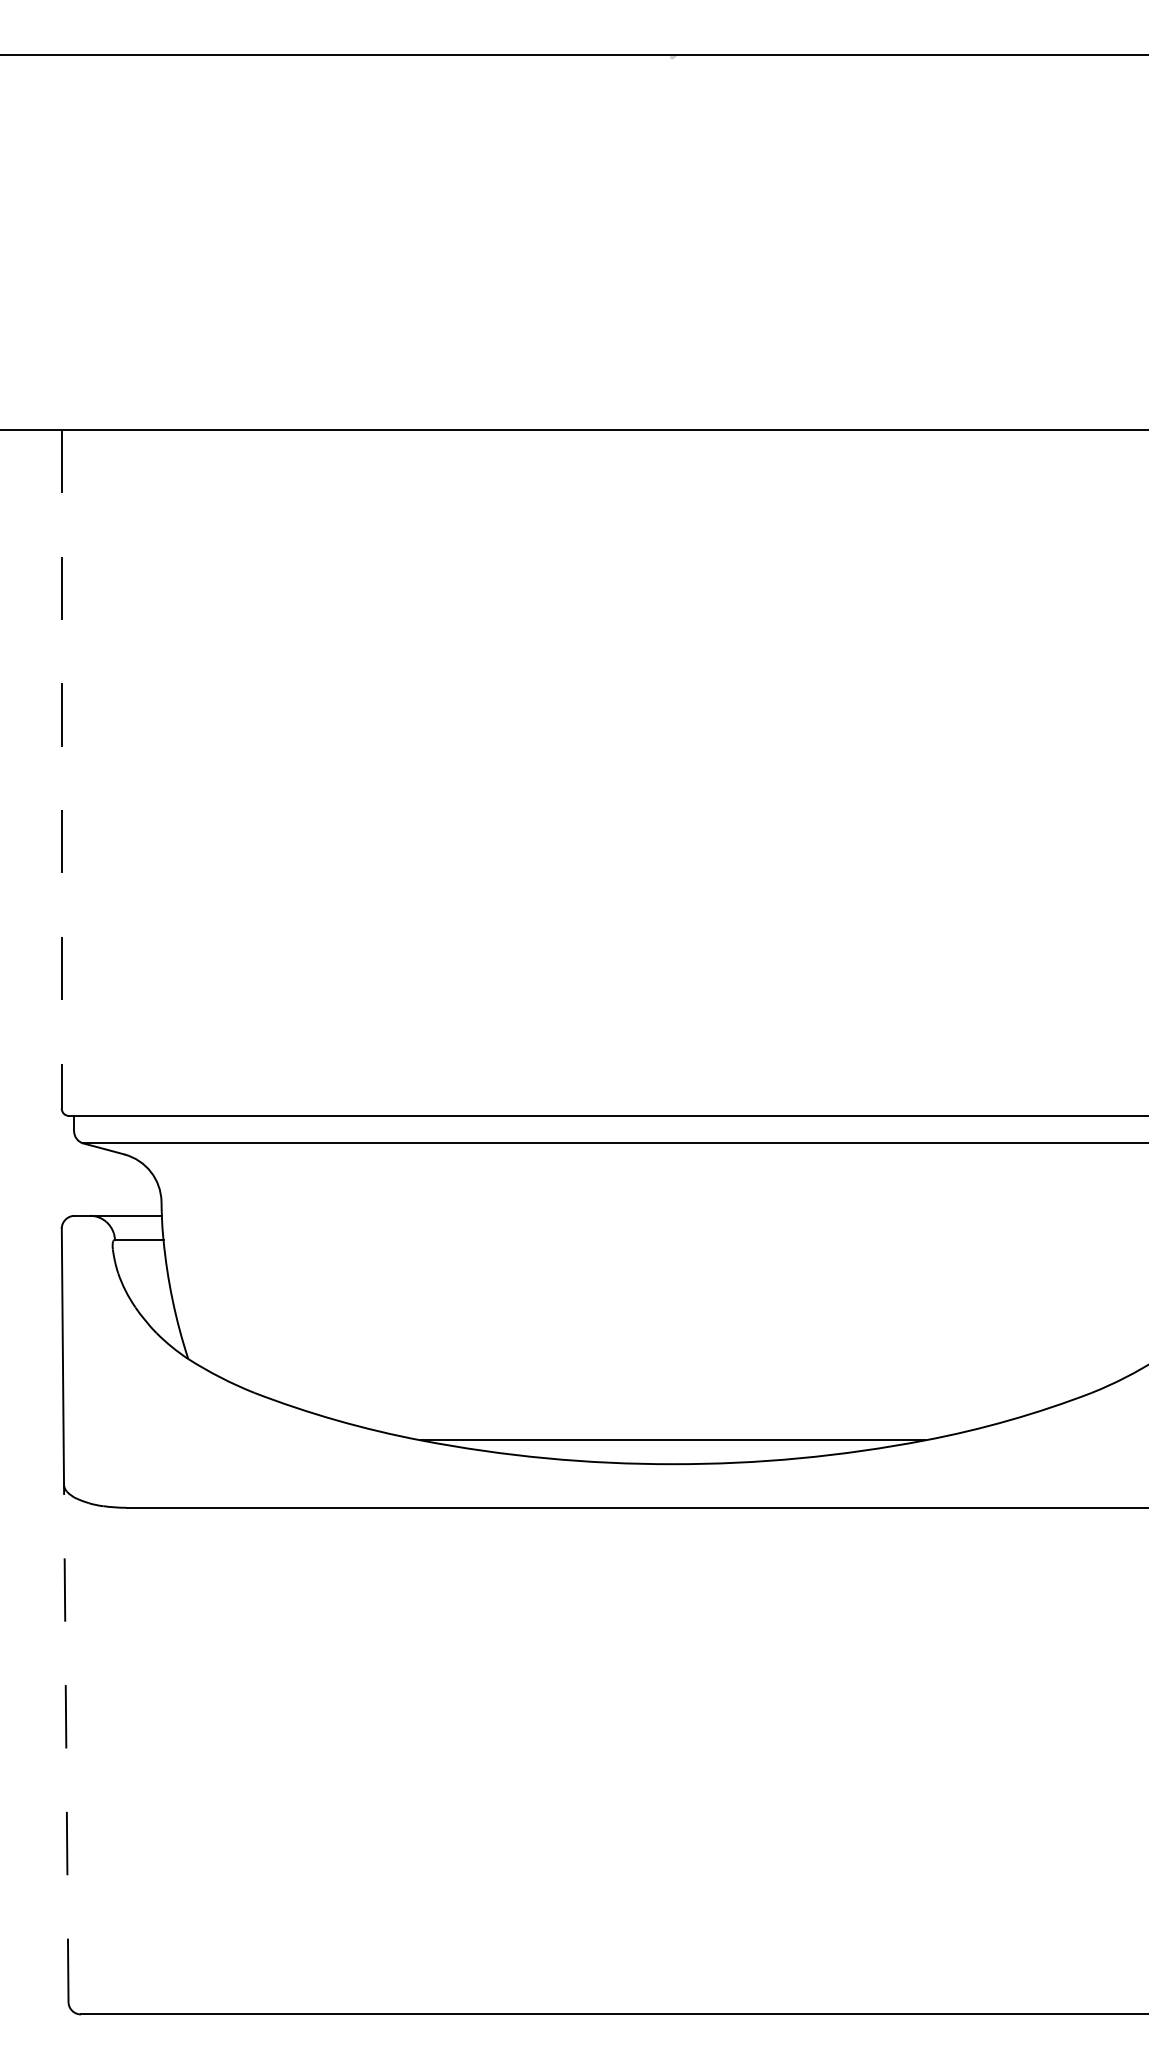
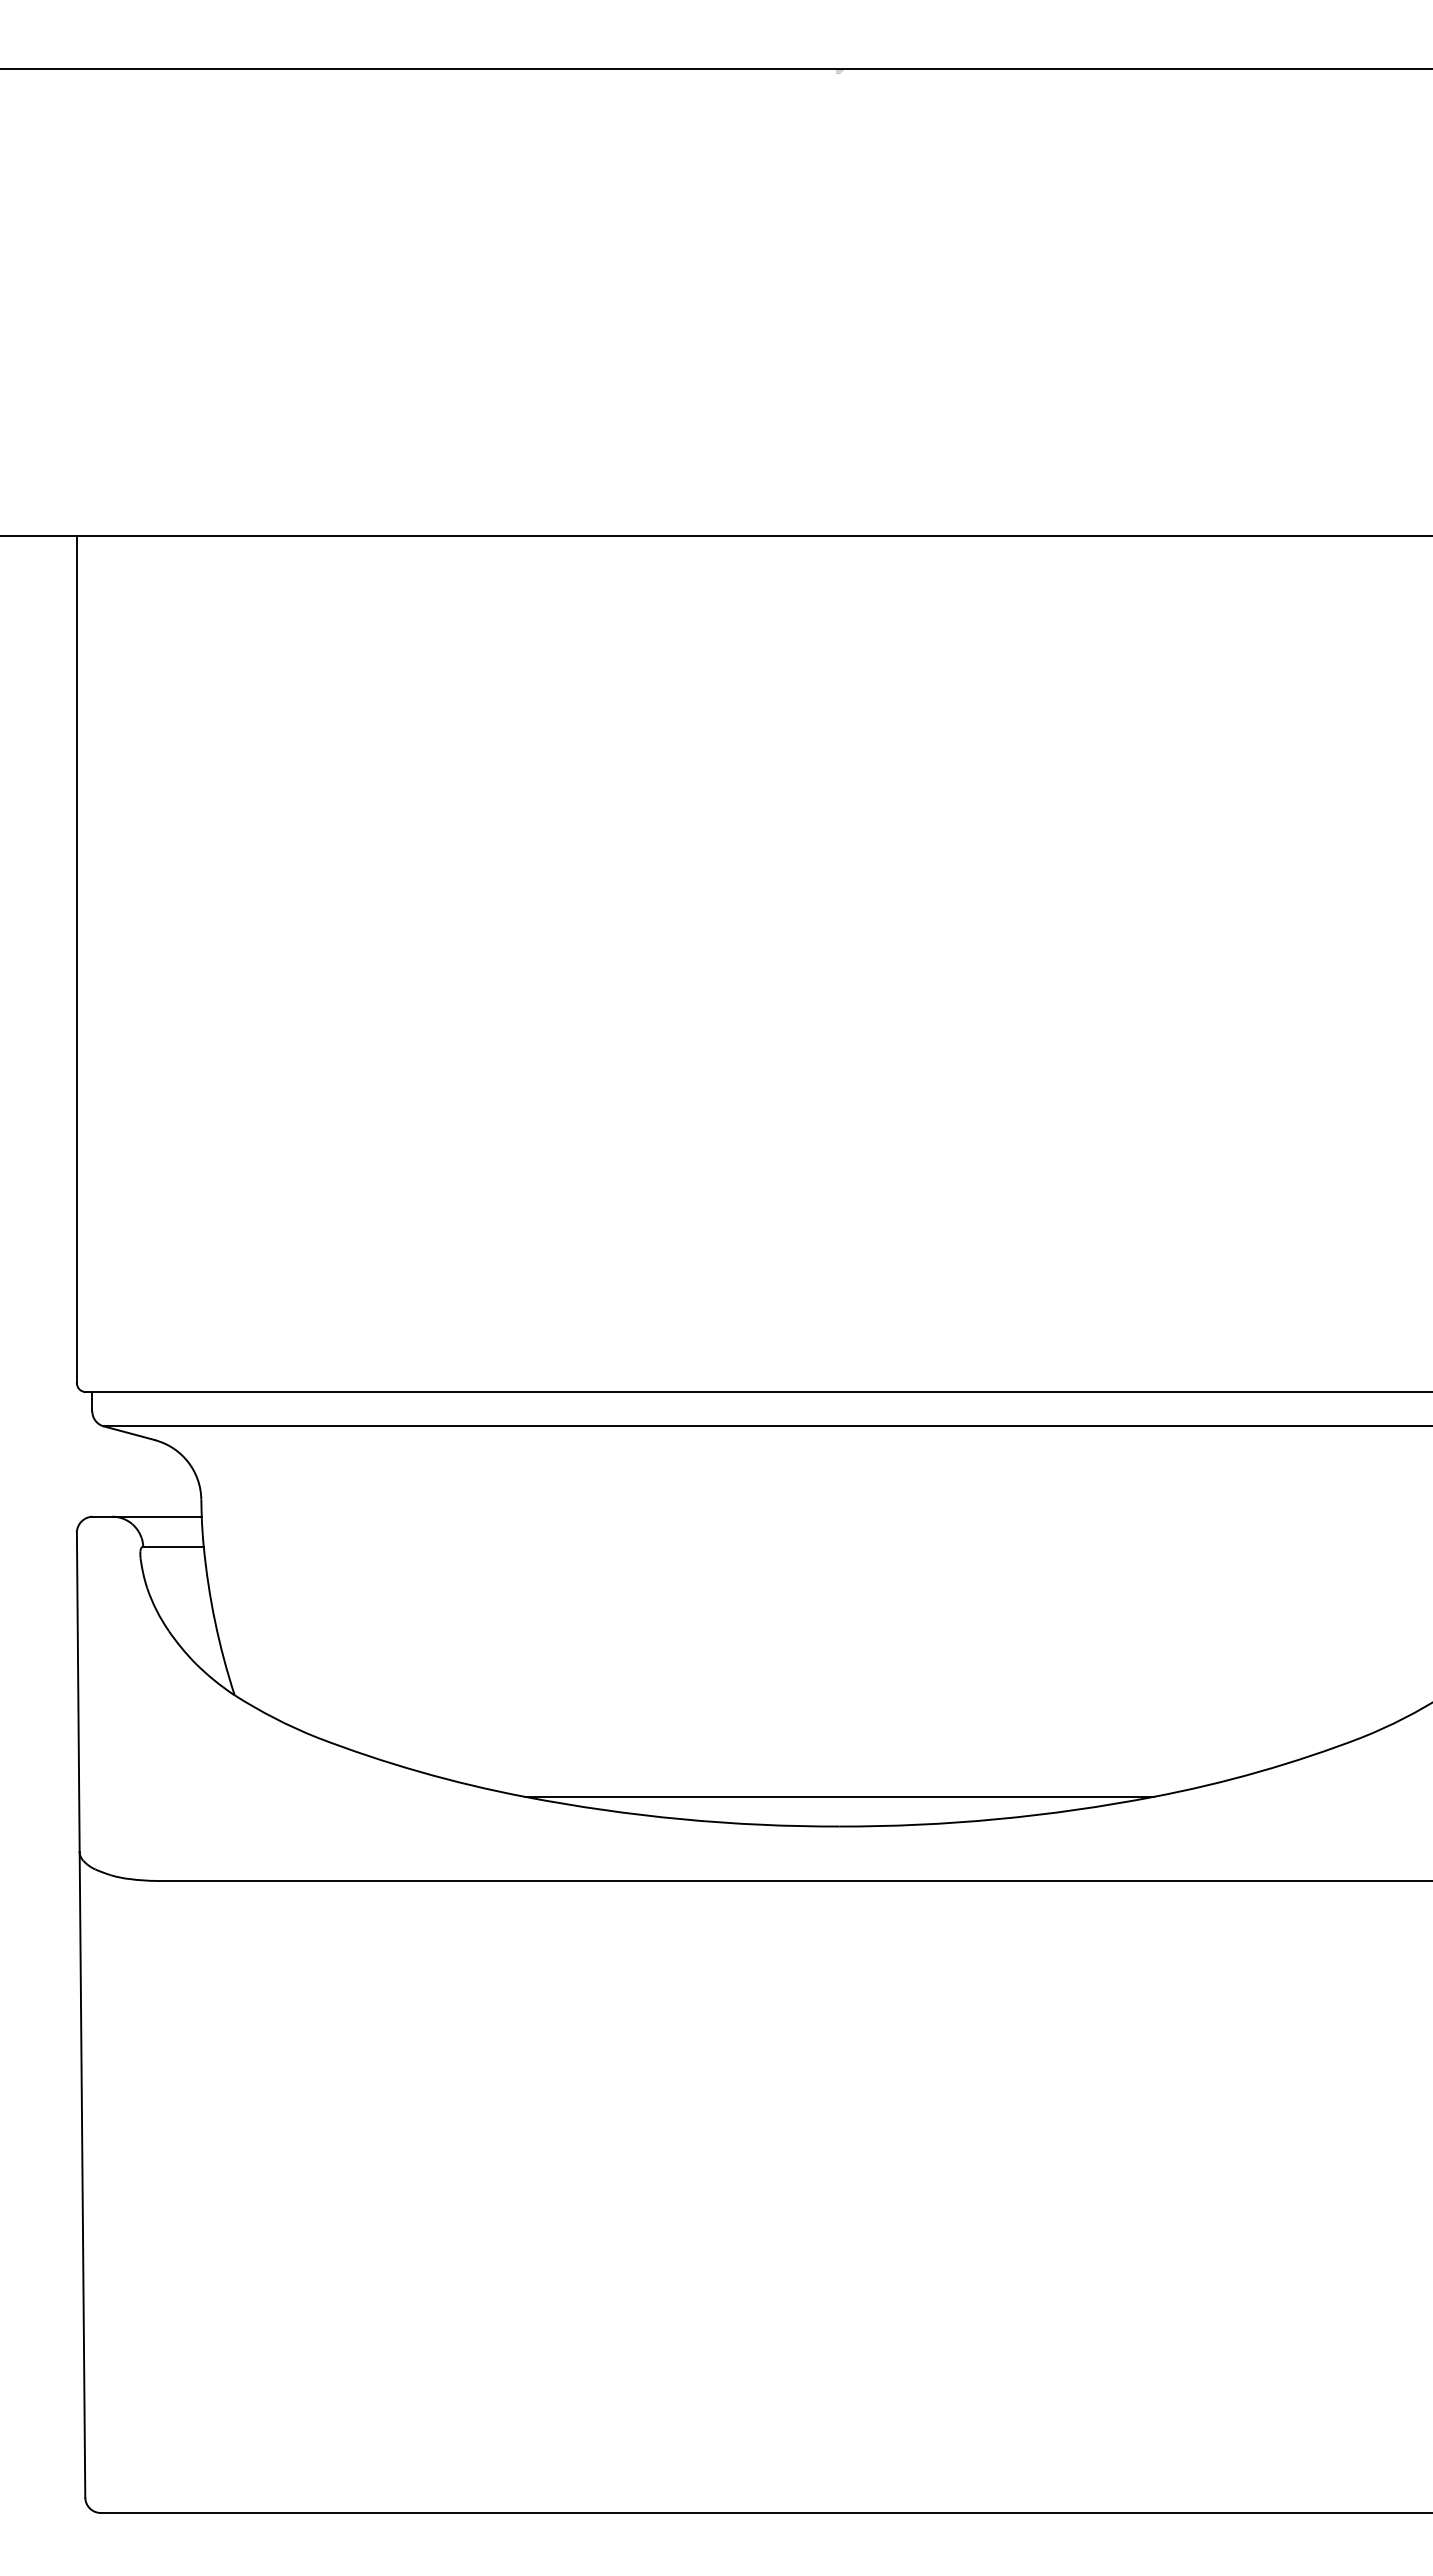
line: (61, 769) -> (76, 959), dashed -> solid
line: (66, 1743) -> (82, 2174), dashed -> solid

